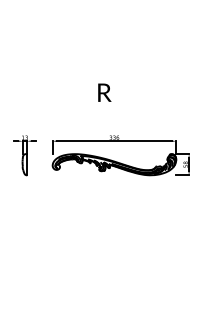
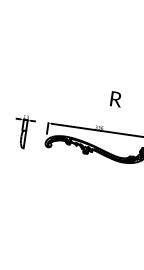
text: (104, 92) -> (116, 99), moved

